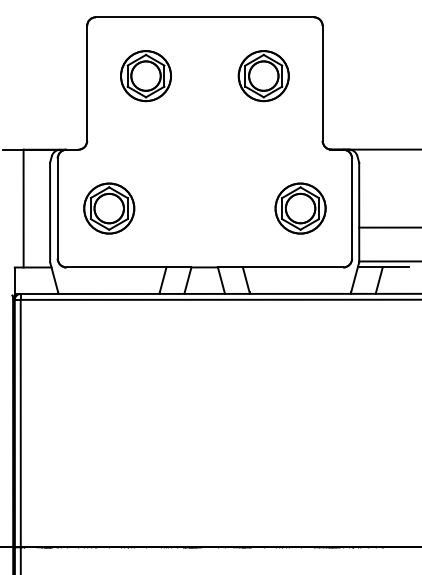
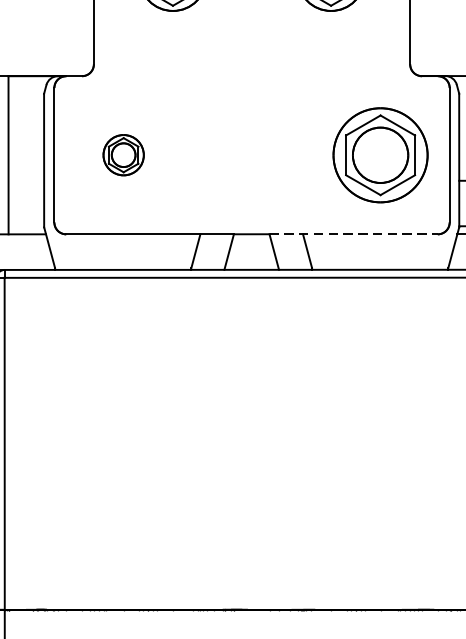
part: (109, 208) -> (123, 155), size x0.6
part: (300, 208) -> (380, 155), size x1.4
line: (280, 267) -> (353, 234), solid -> dashed

